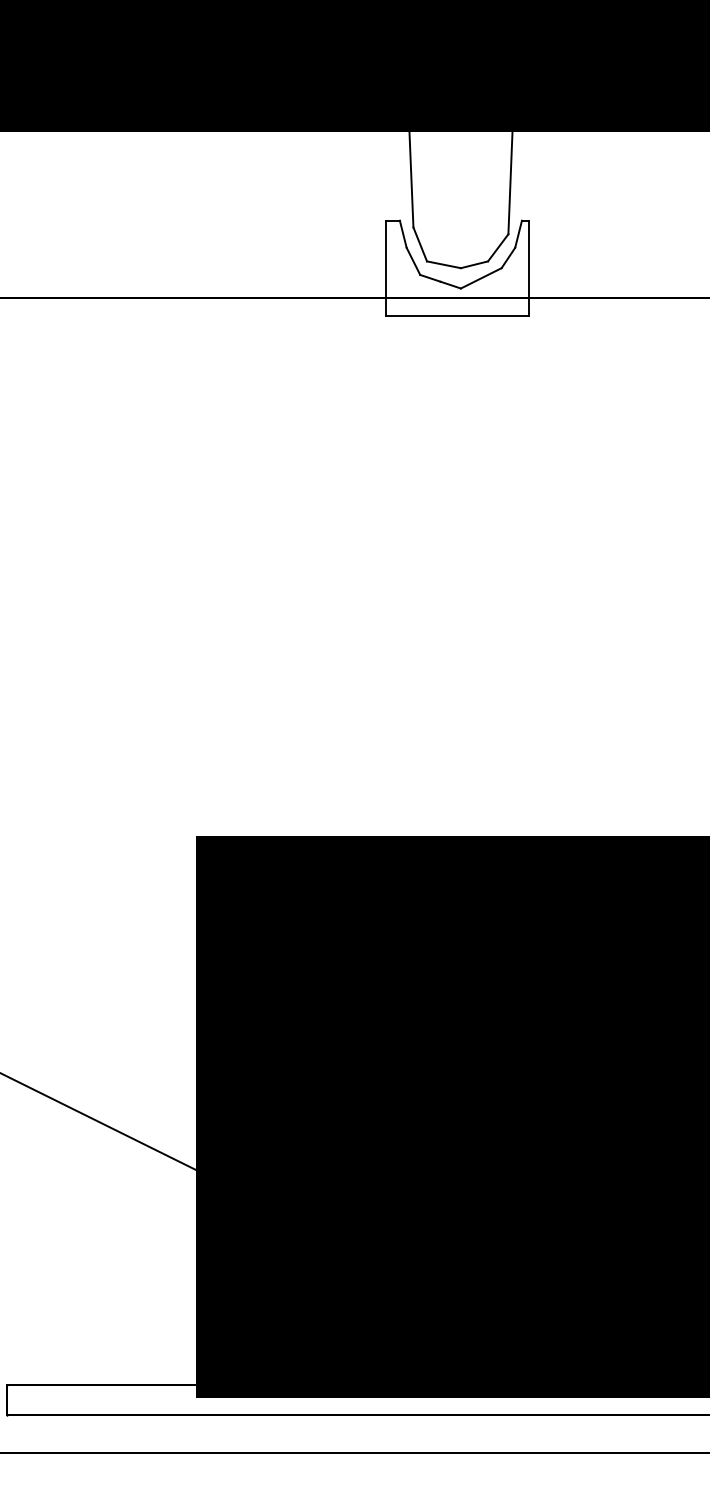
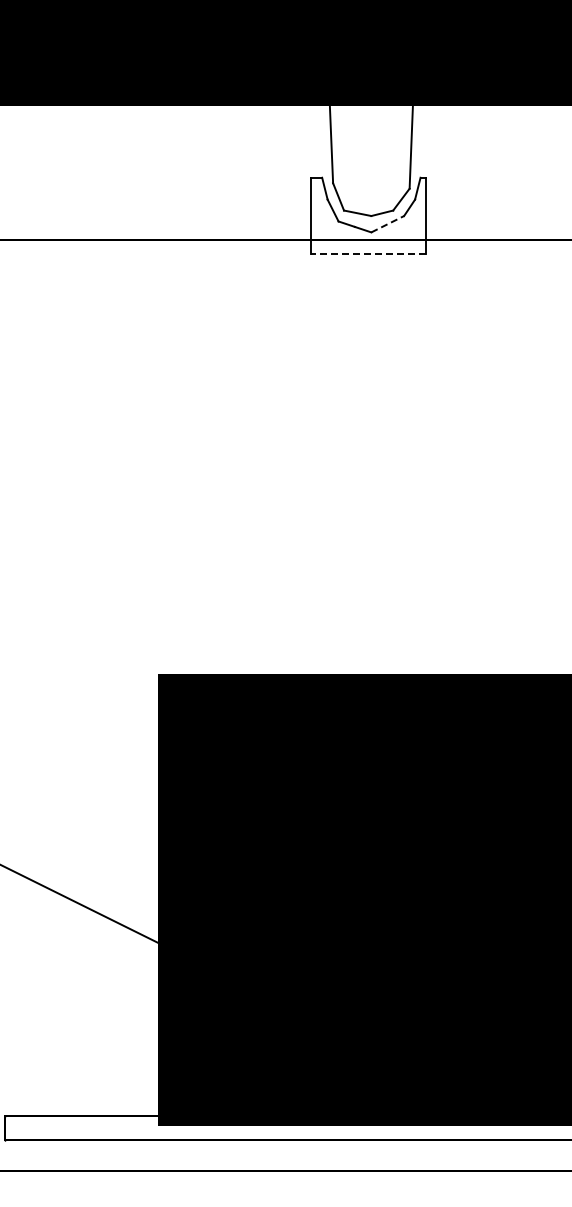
line: (482, 278) -> (388, 224), solid -> dashed
line: (457, 315) -> (368, 254), solid -> dashed

